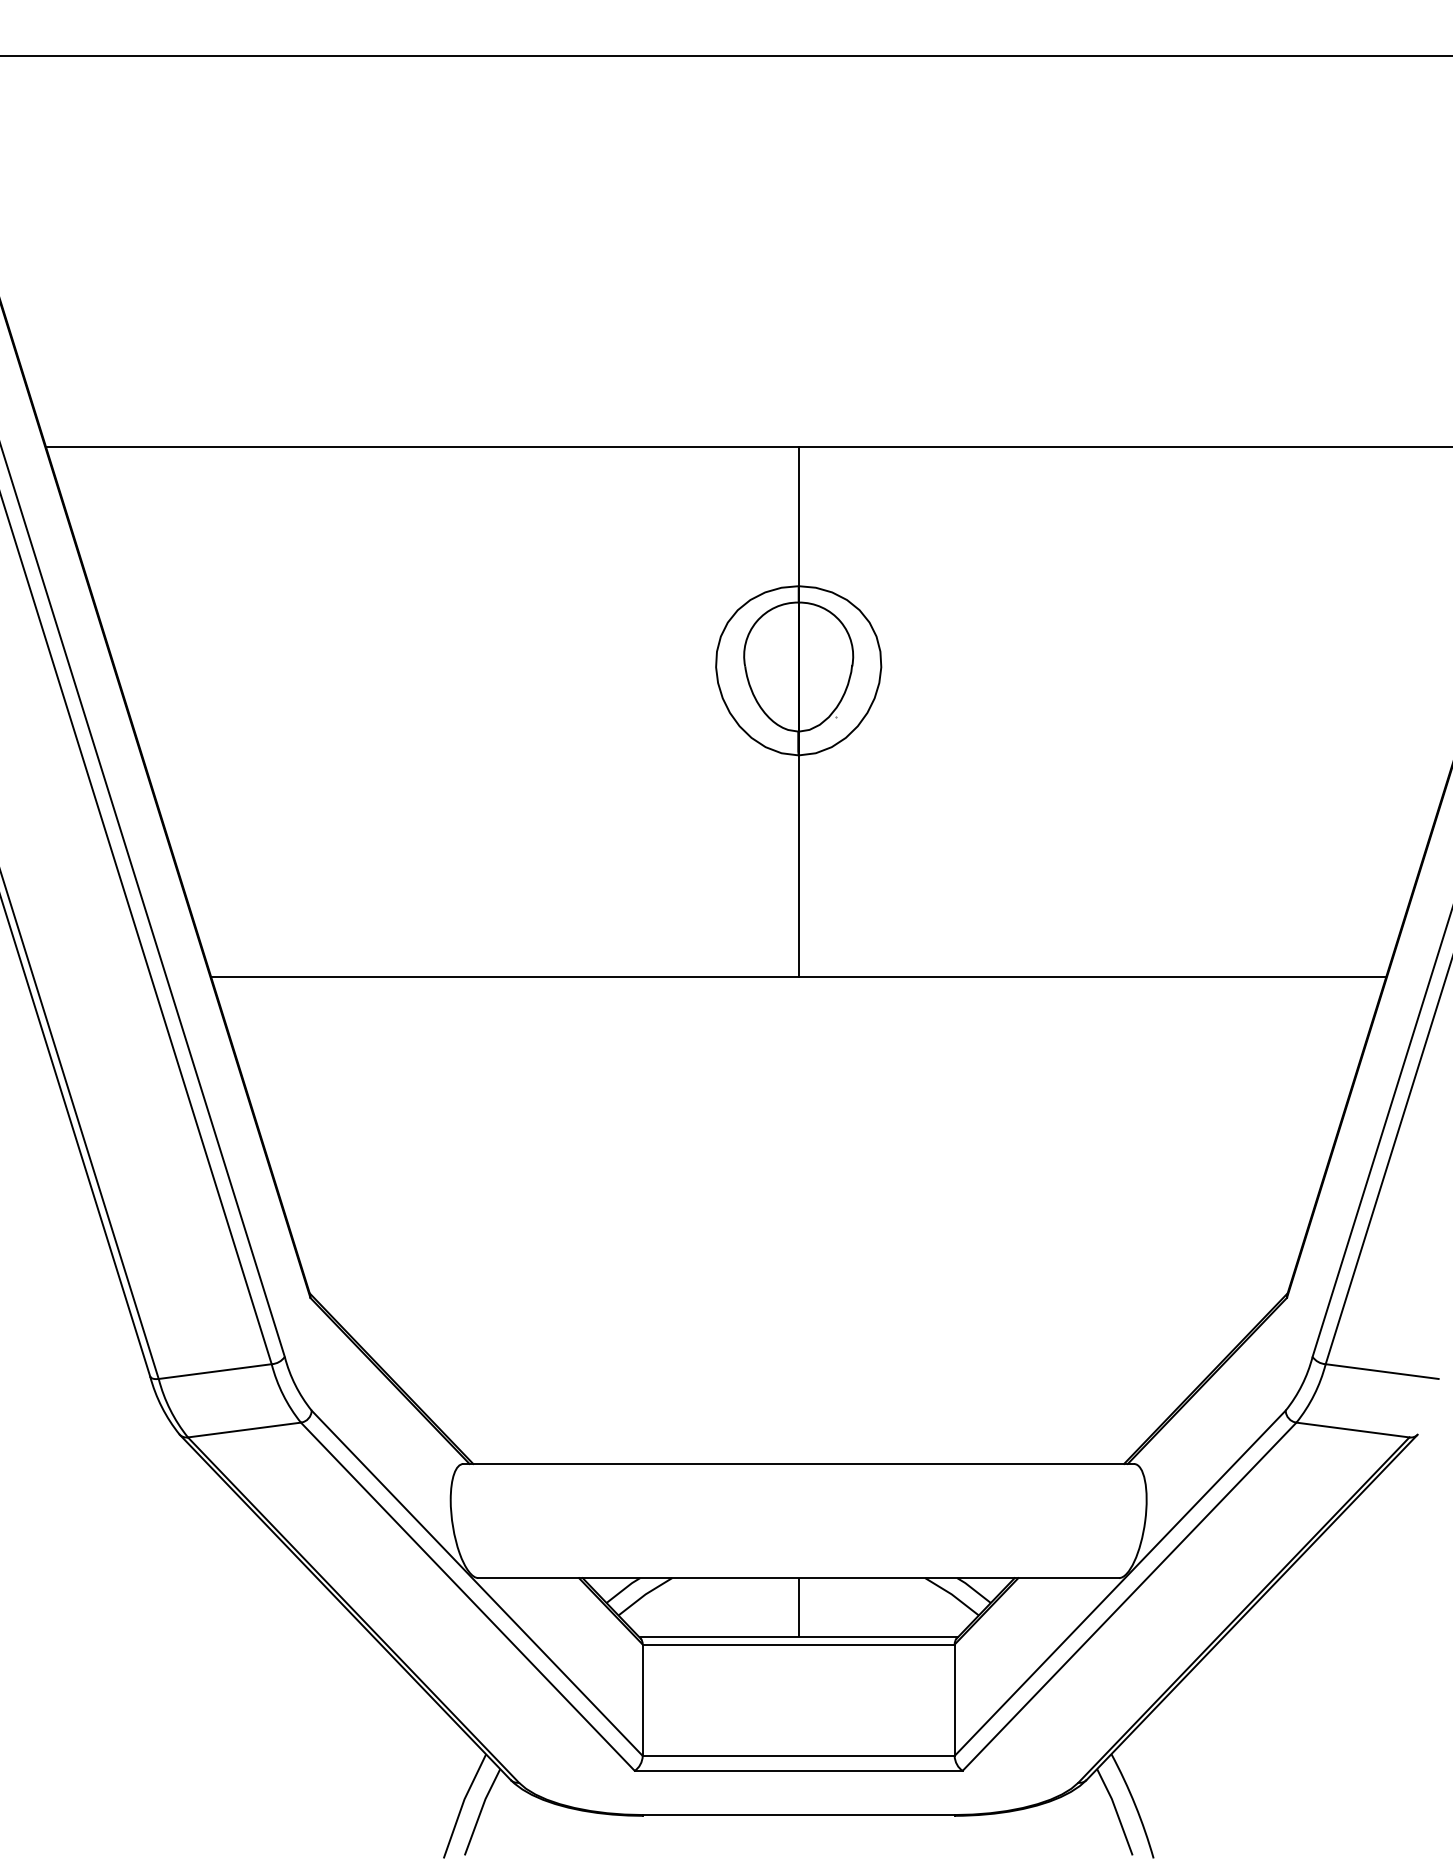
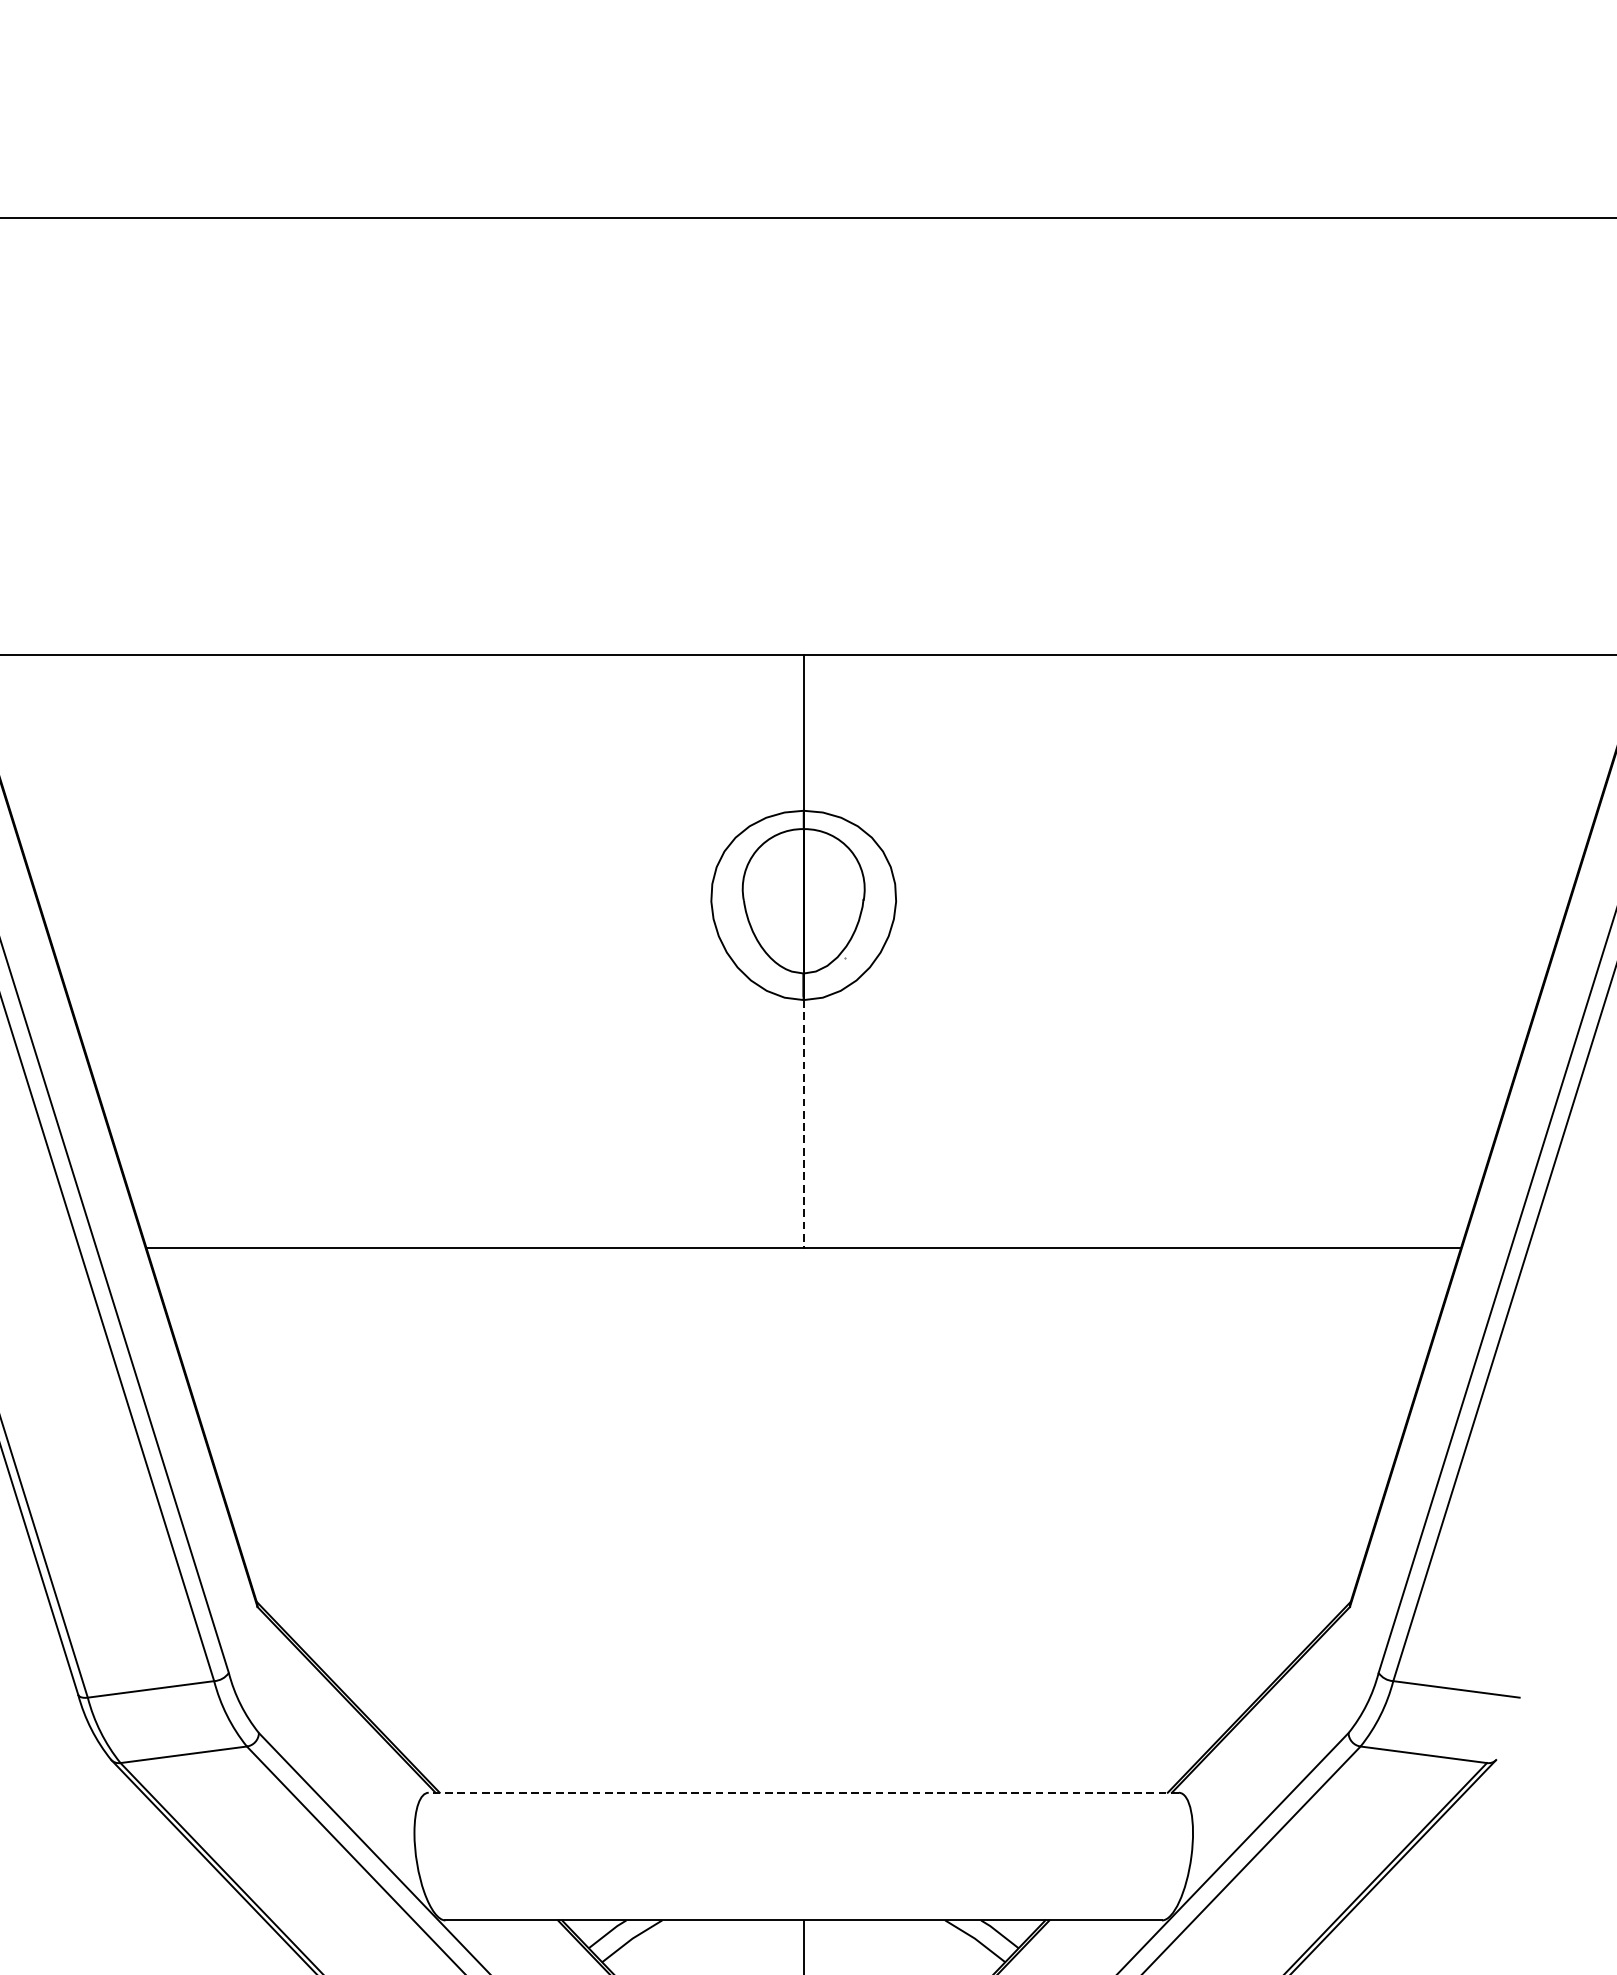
line: (798, 866) -> (803, 1124), solid -> dashed
line: (798, 1463) -> (803, 1792), solid -> dashed

